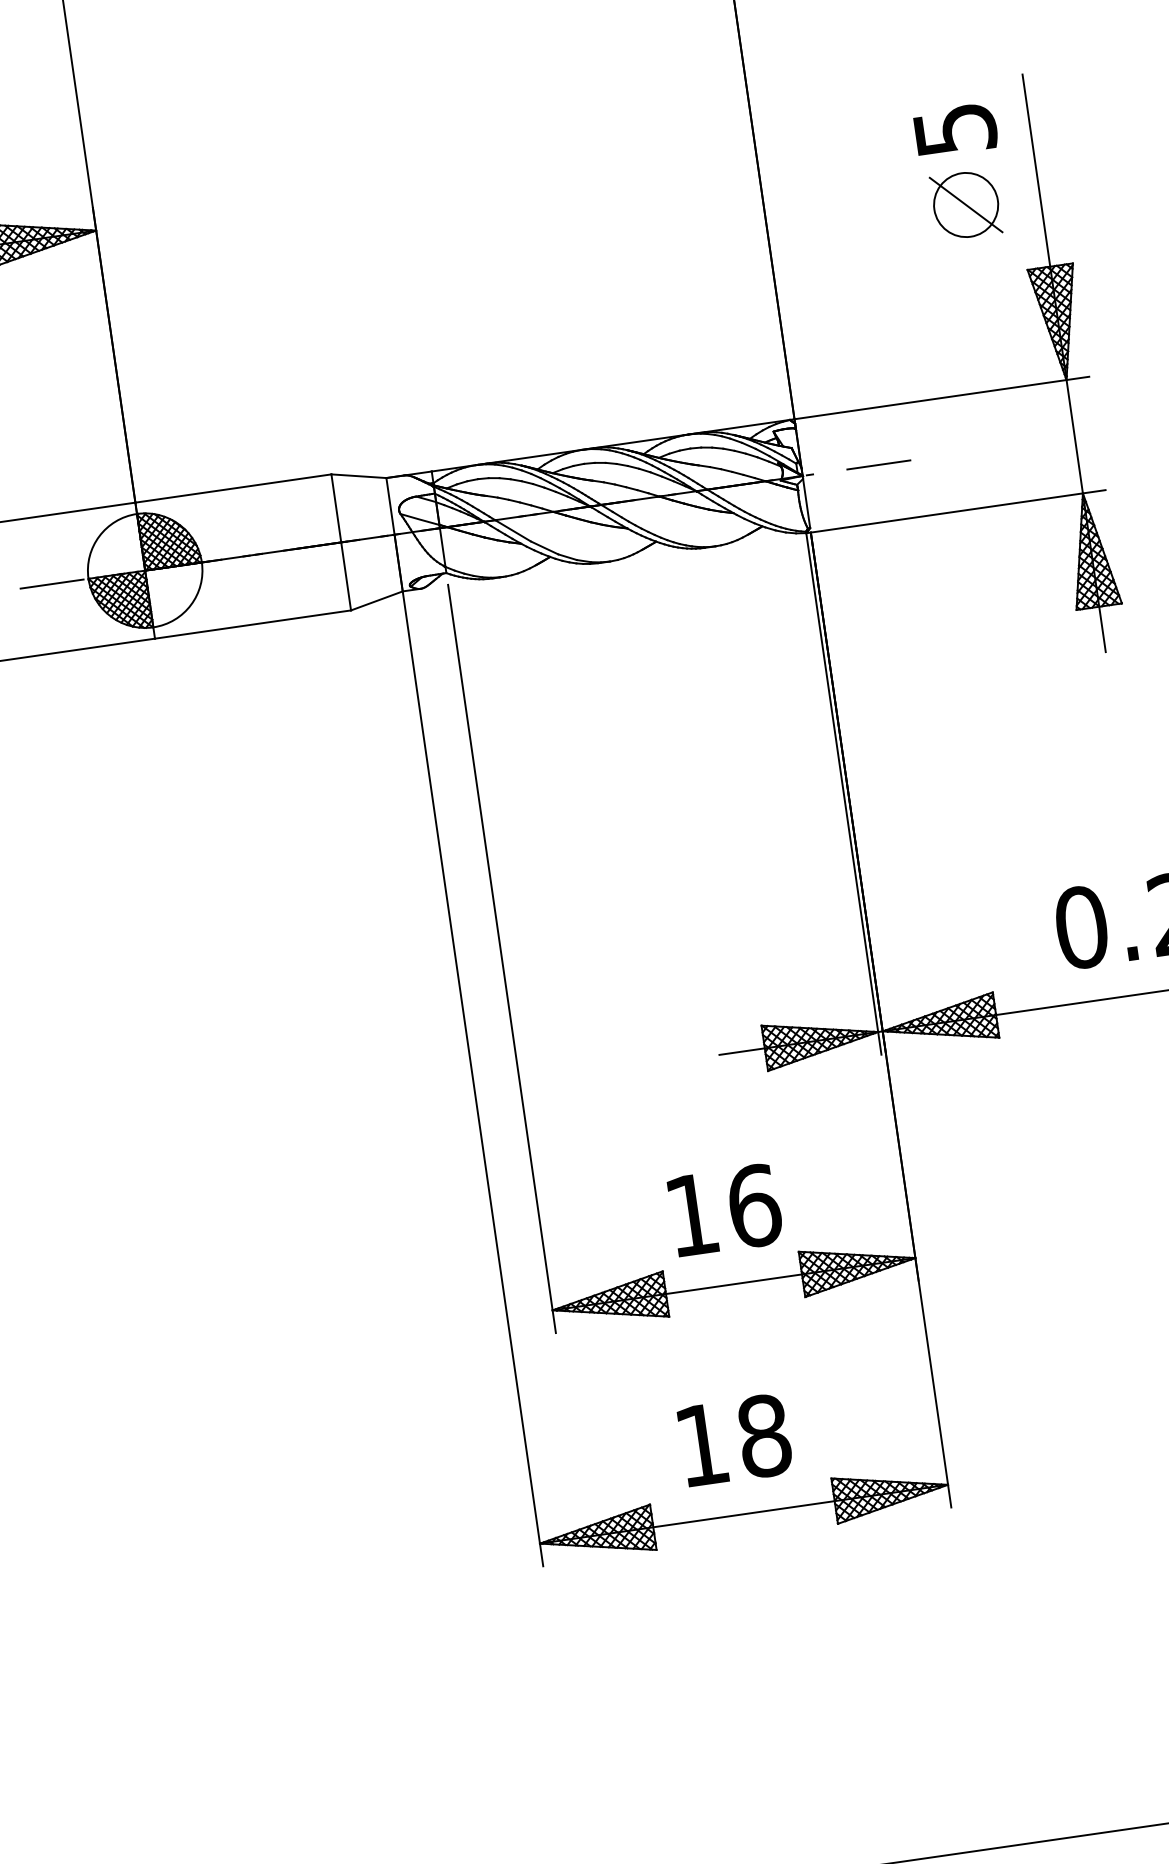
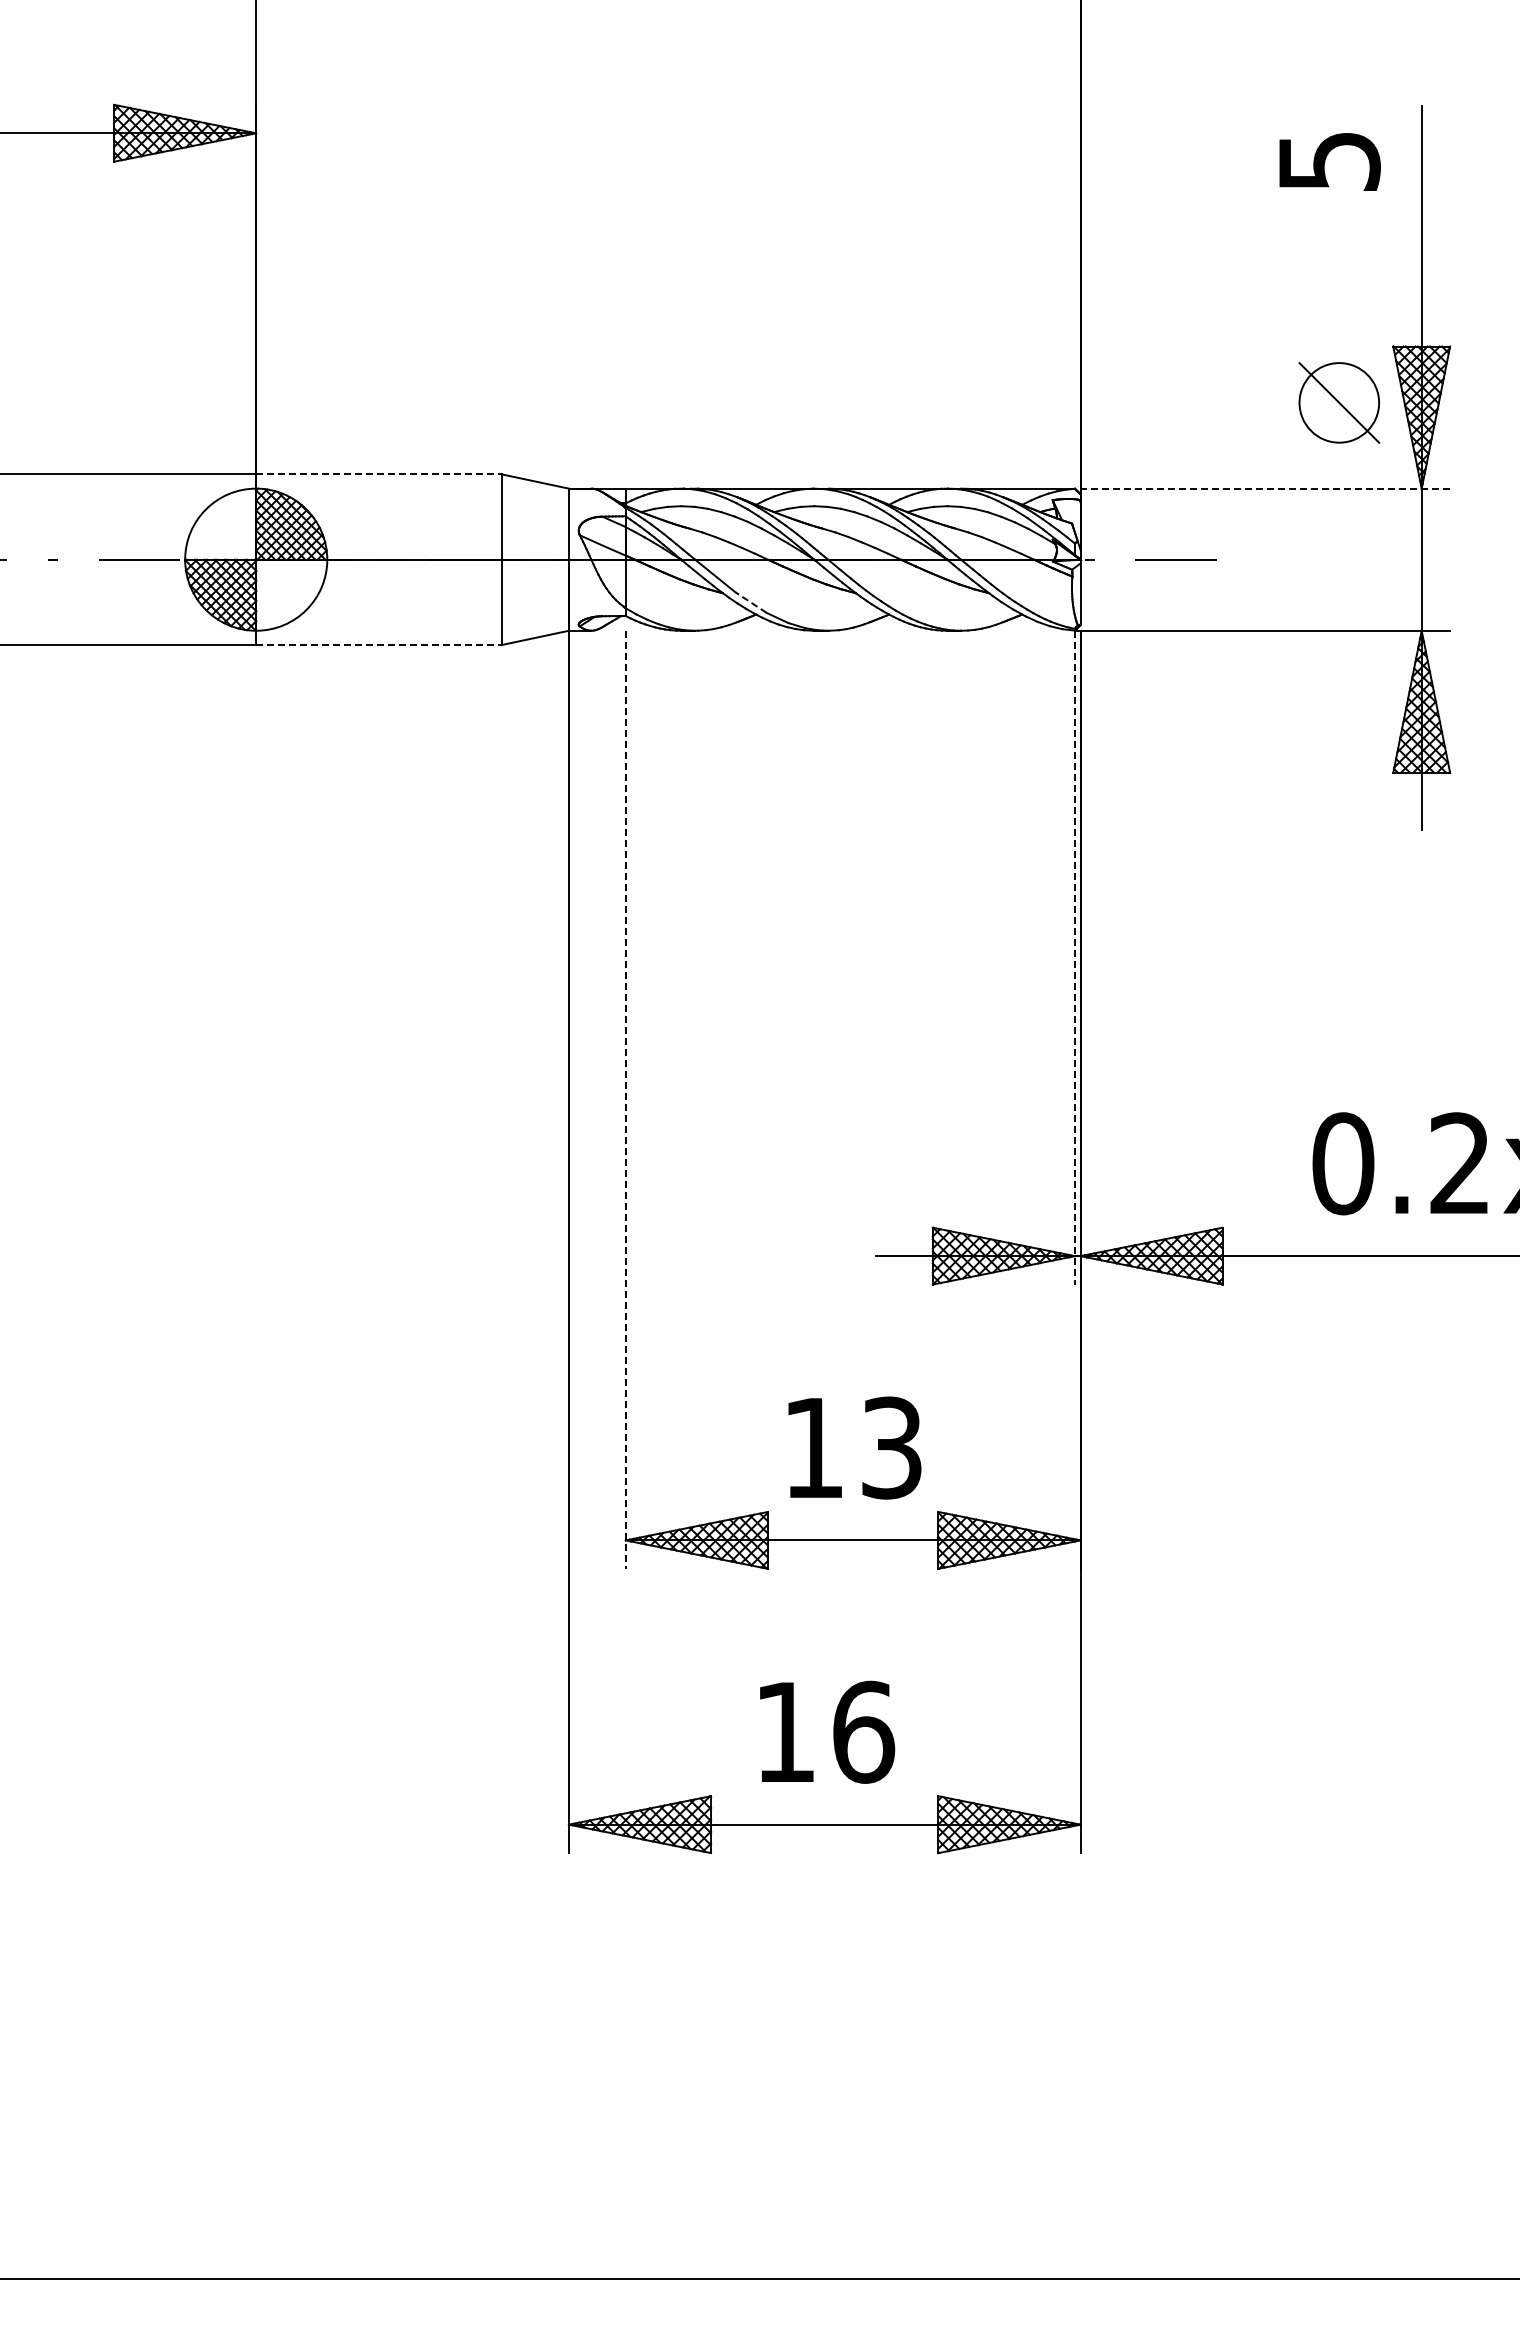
part: (966, 204) -> (1339, 402), moved
line: (939, 398) -> (1262, 488), solid -> dashed
line: (233, 488) -> (379, 474), solid -> dashed
line: (544, 547) -> (750, 602), solid -> dashed
line: (253, 624) -> (379, 644), solid -> dashed
line: (843, 793) -> (1074, 957), solid -> dashed
line: (501, 959) -> (625, 1100), solid -> dashed
text: (754, 1205) -> (892, 1447), 16 -> 13
text: (765, 1435) -> (864, 1731), 18 -> 16

